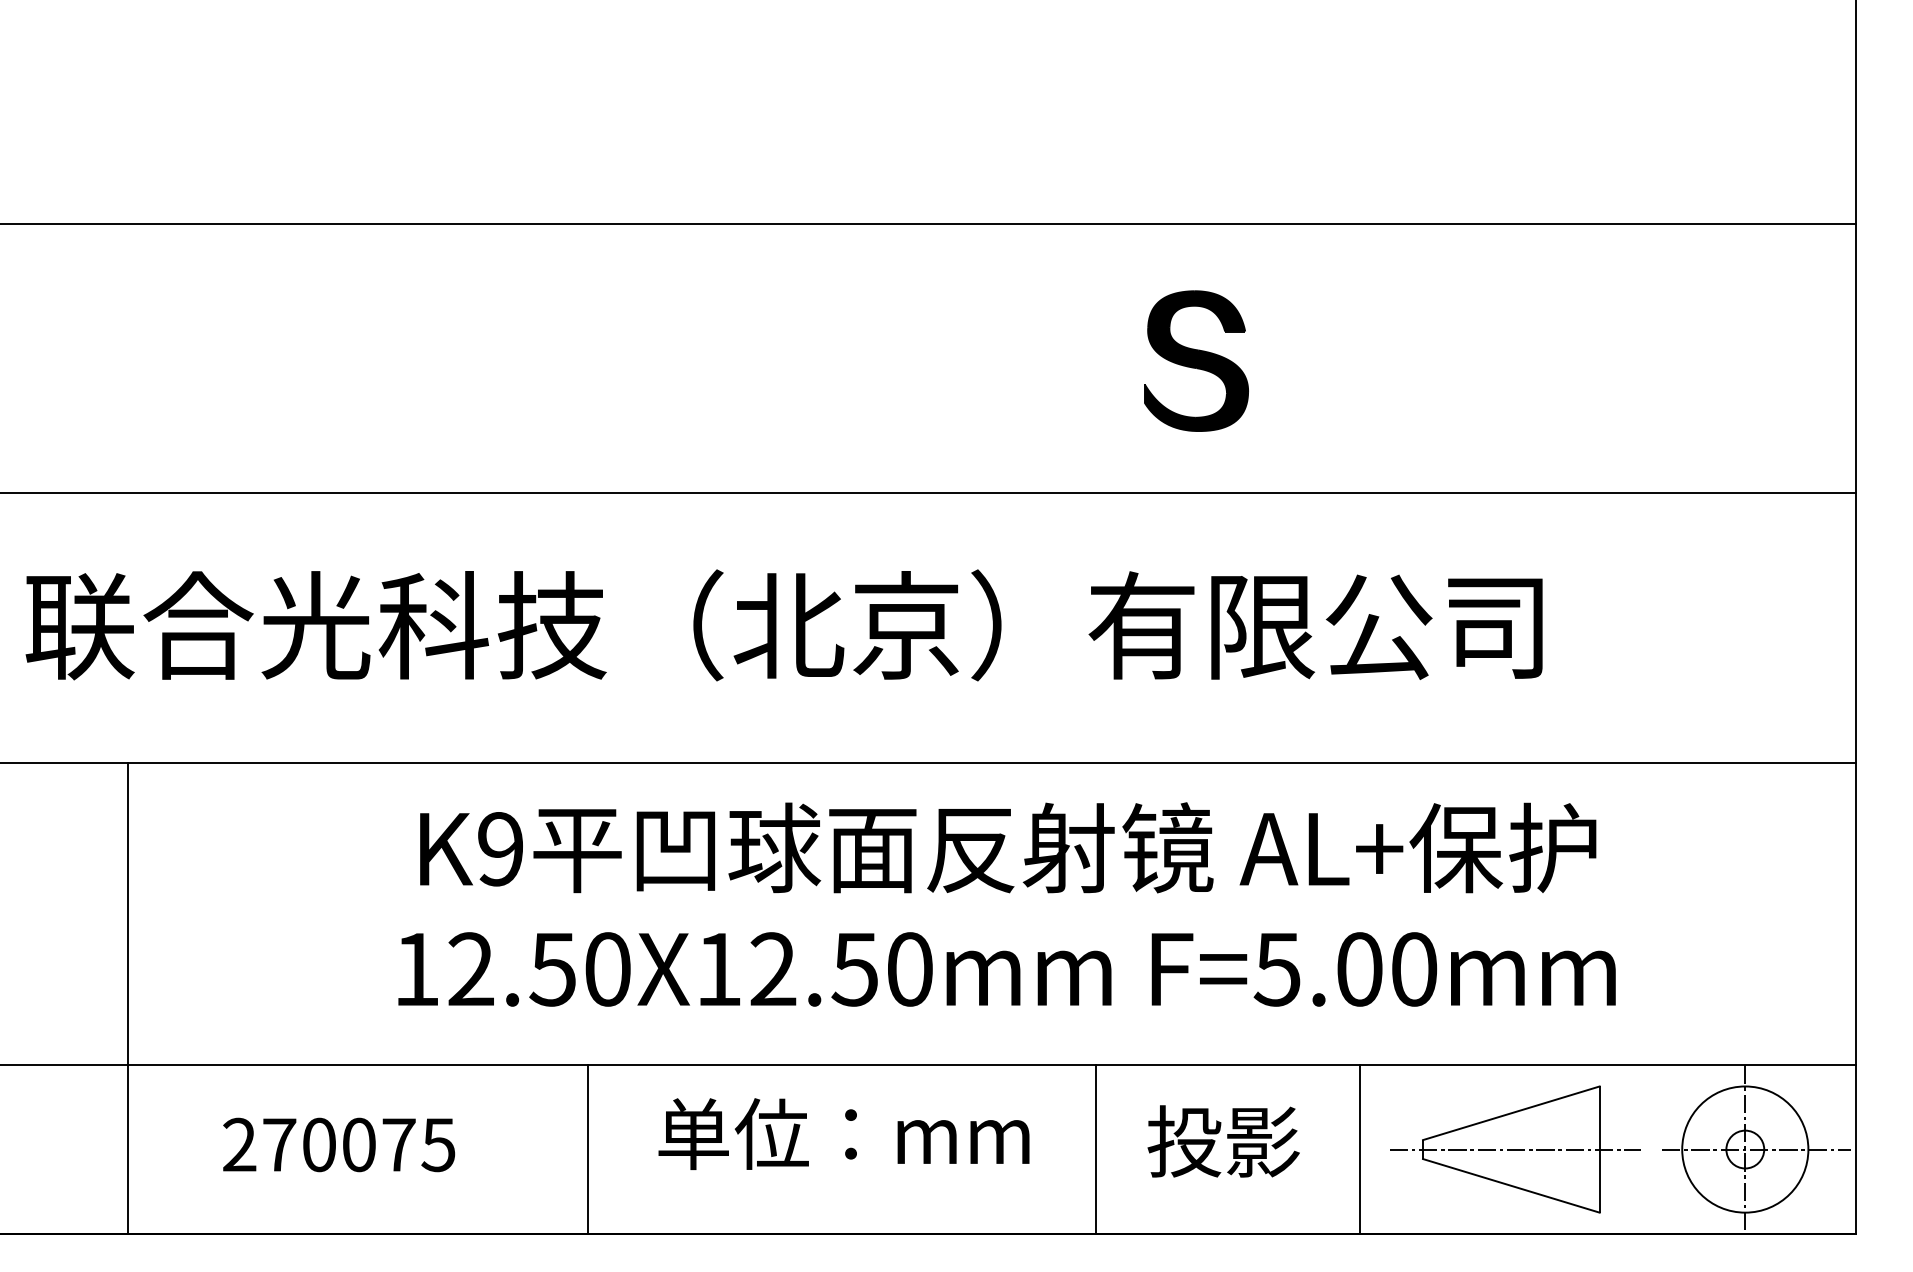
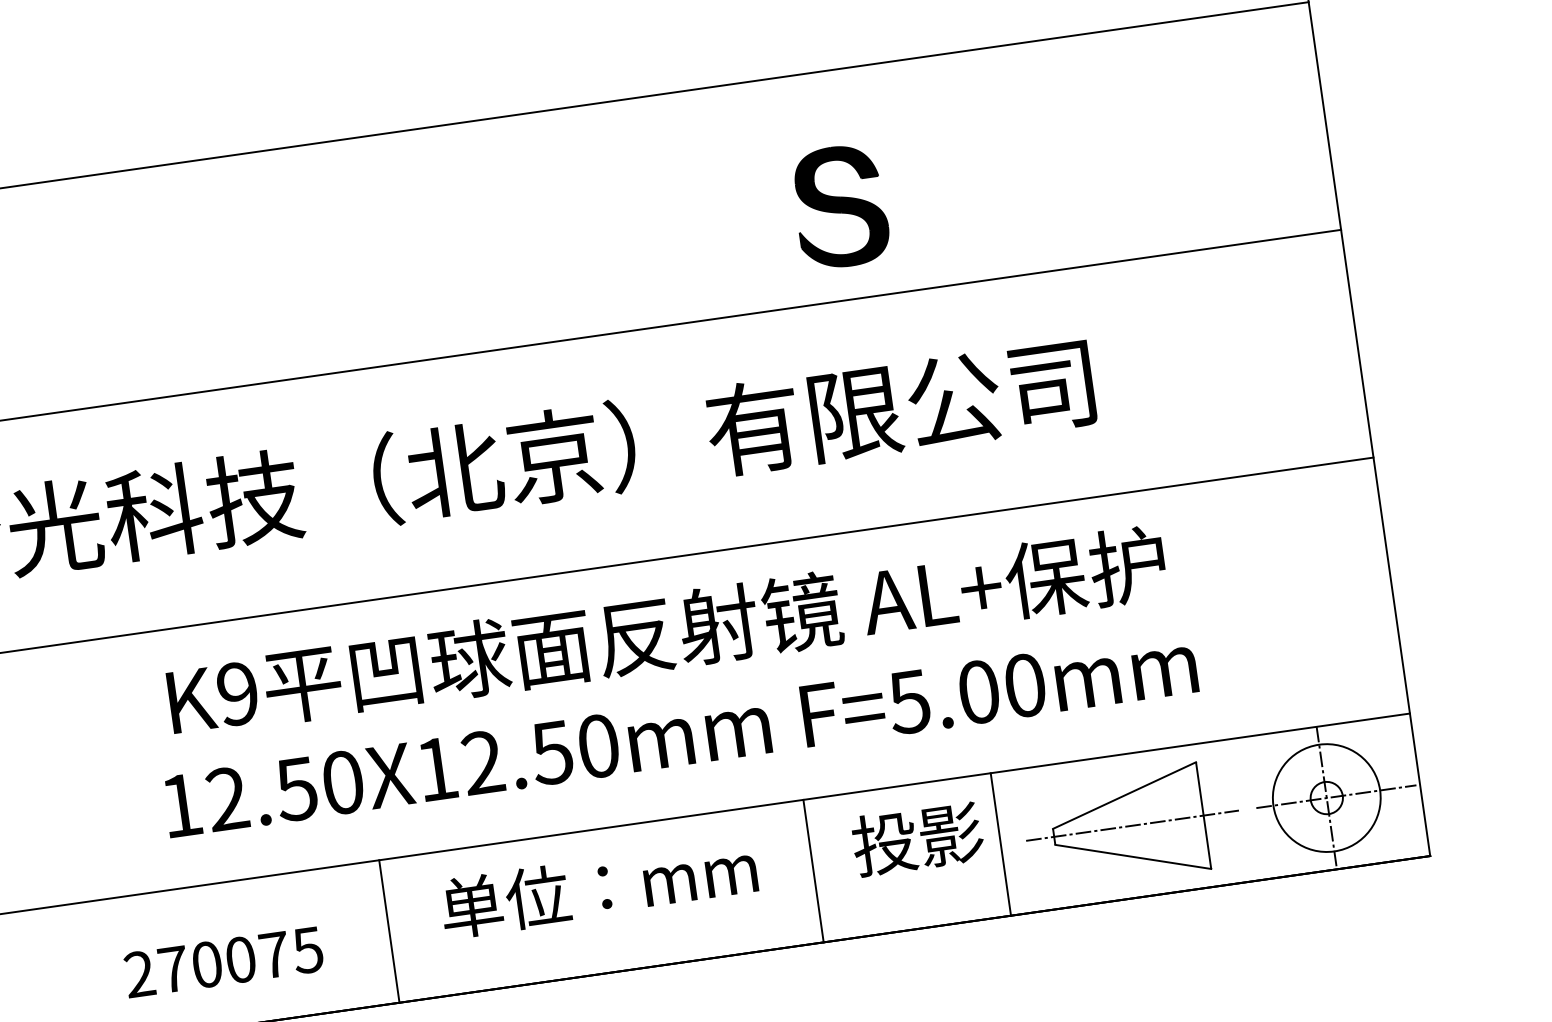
part: (1196, 360) -> (840, 206), moved
text: (843, 1133) -> (598, 887), moved
text: (1223, 1141) -> (917, 838), moved
text: (339, 1144) -> (224, 961), moved
line: (587, 1149) -> (388, 931), moved
line: (1096, 1149) -> (813, 871), moved

